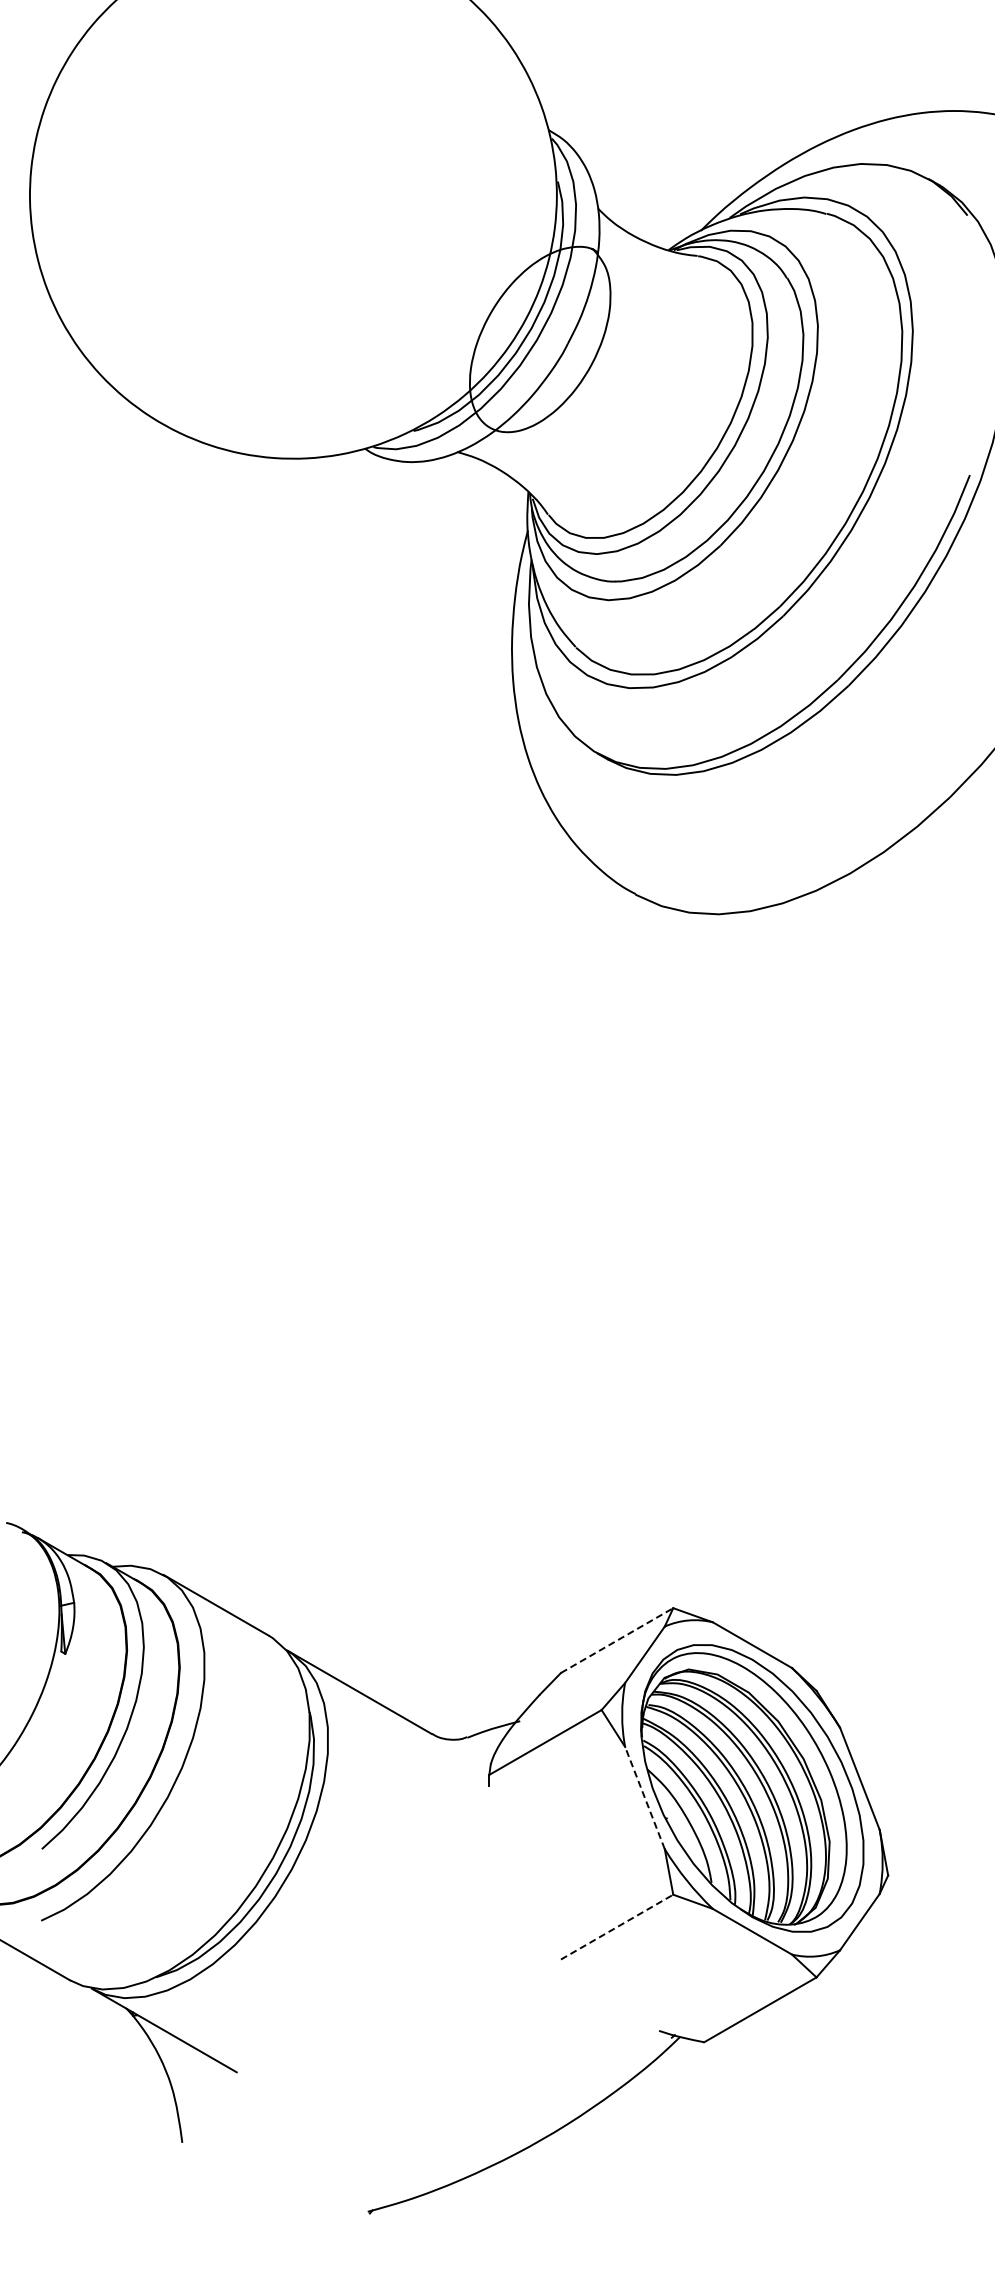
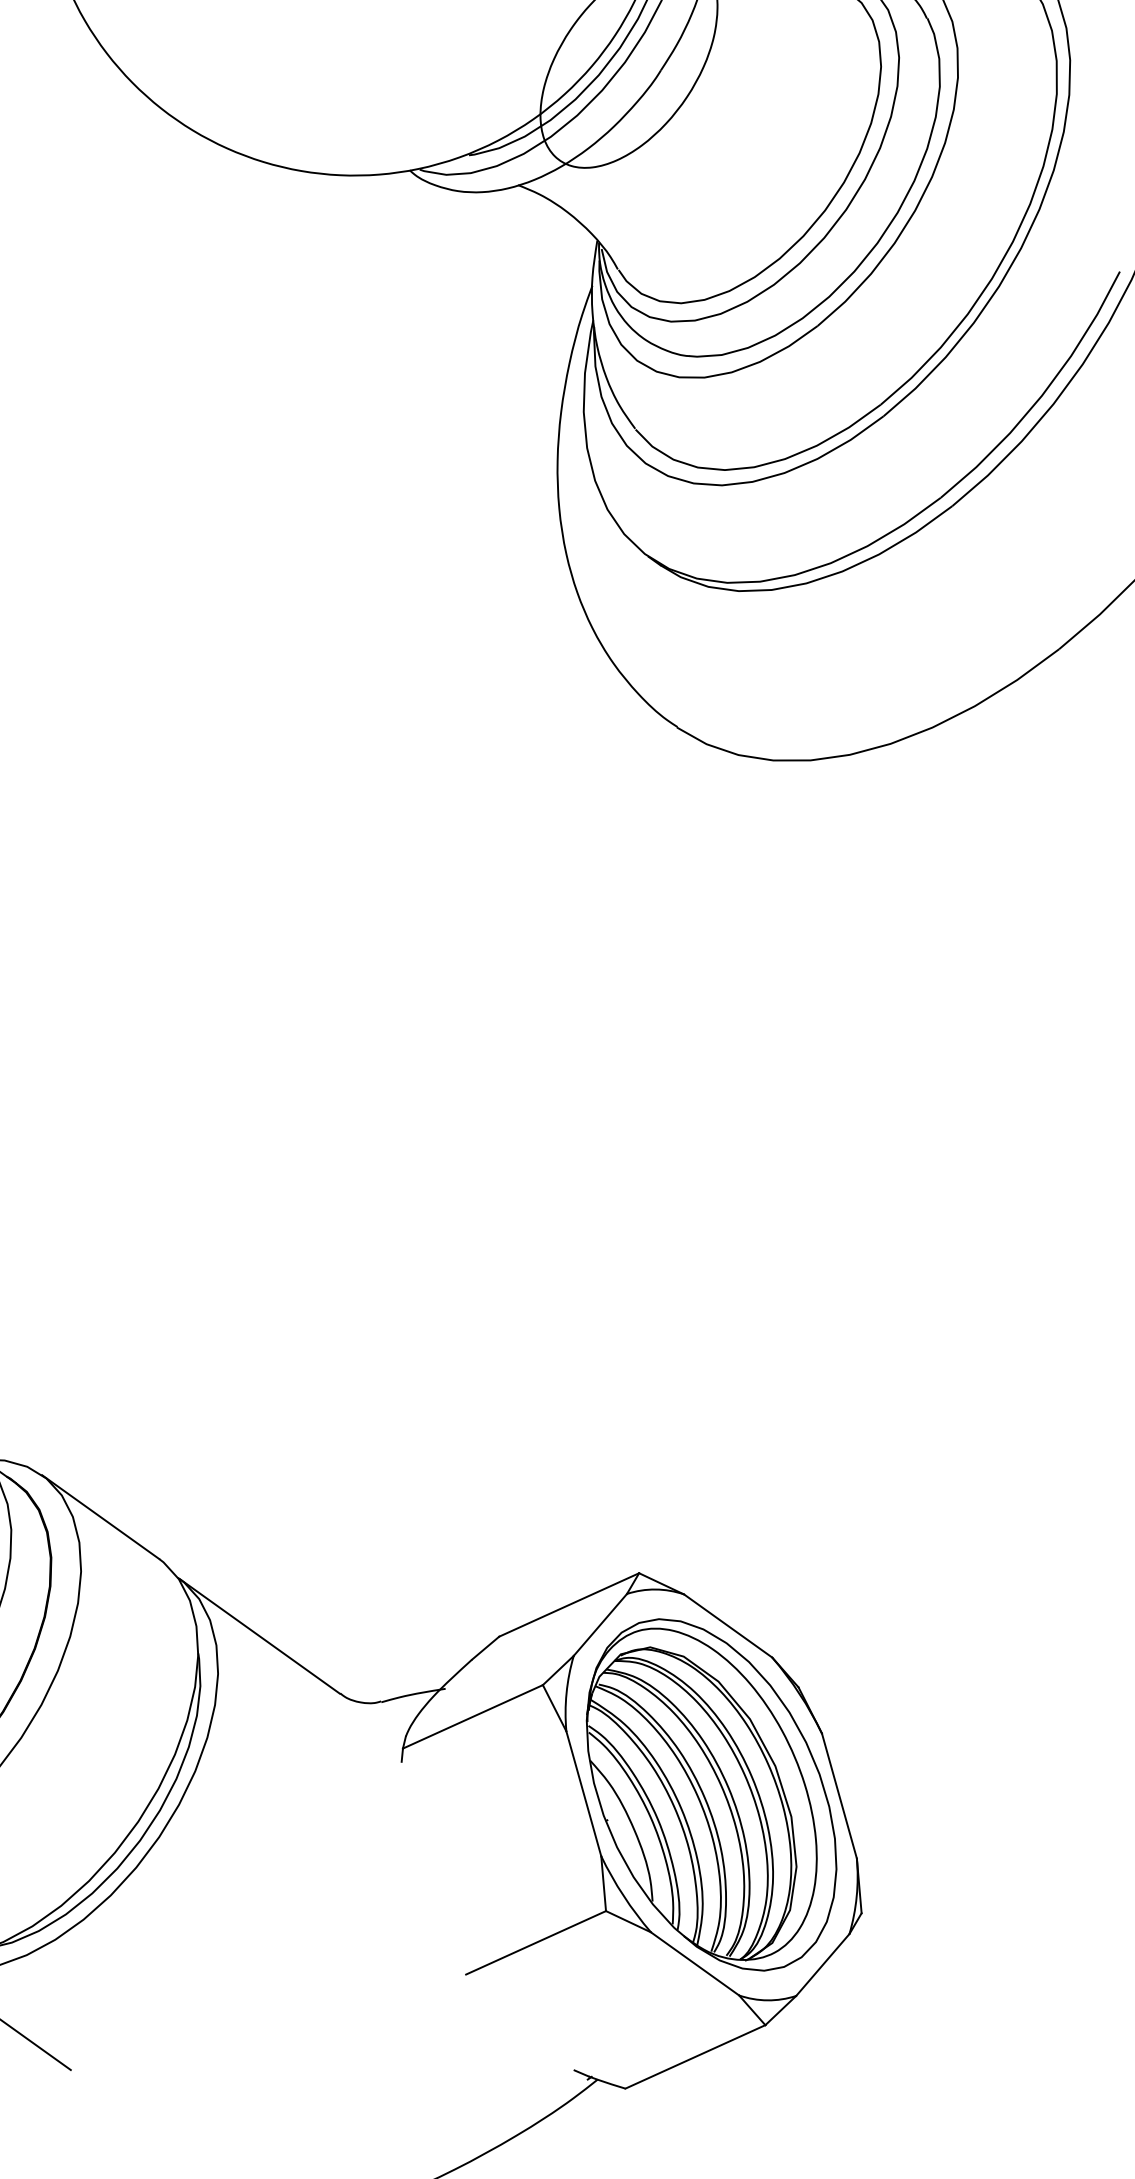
line: (617, 1640) -> (569, 1604), dashed -> solid
line: (644, 1798) -> (583, 1794), dashed -> solid
line: (617, 1927) -> (536, 1943), dashed -> solid

